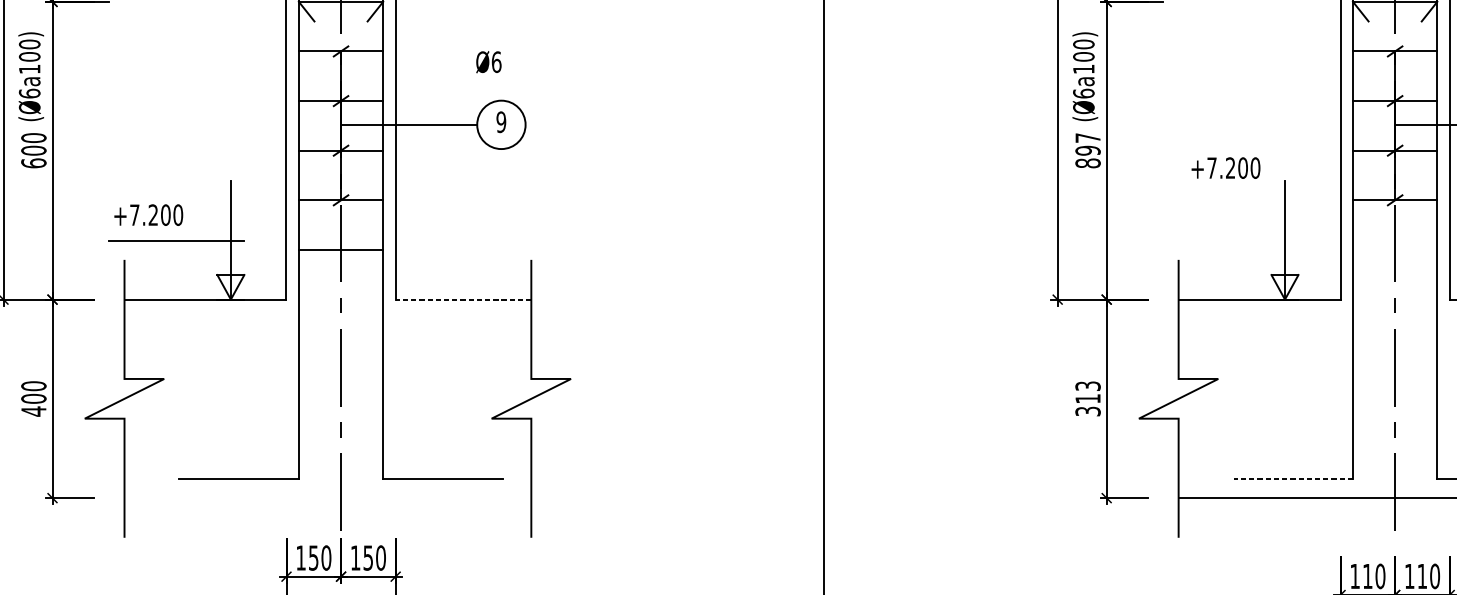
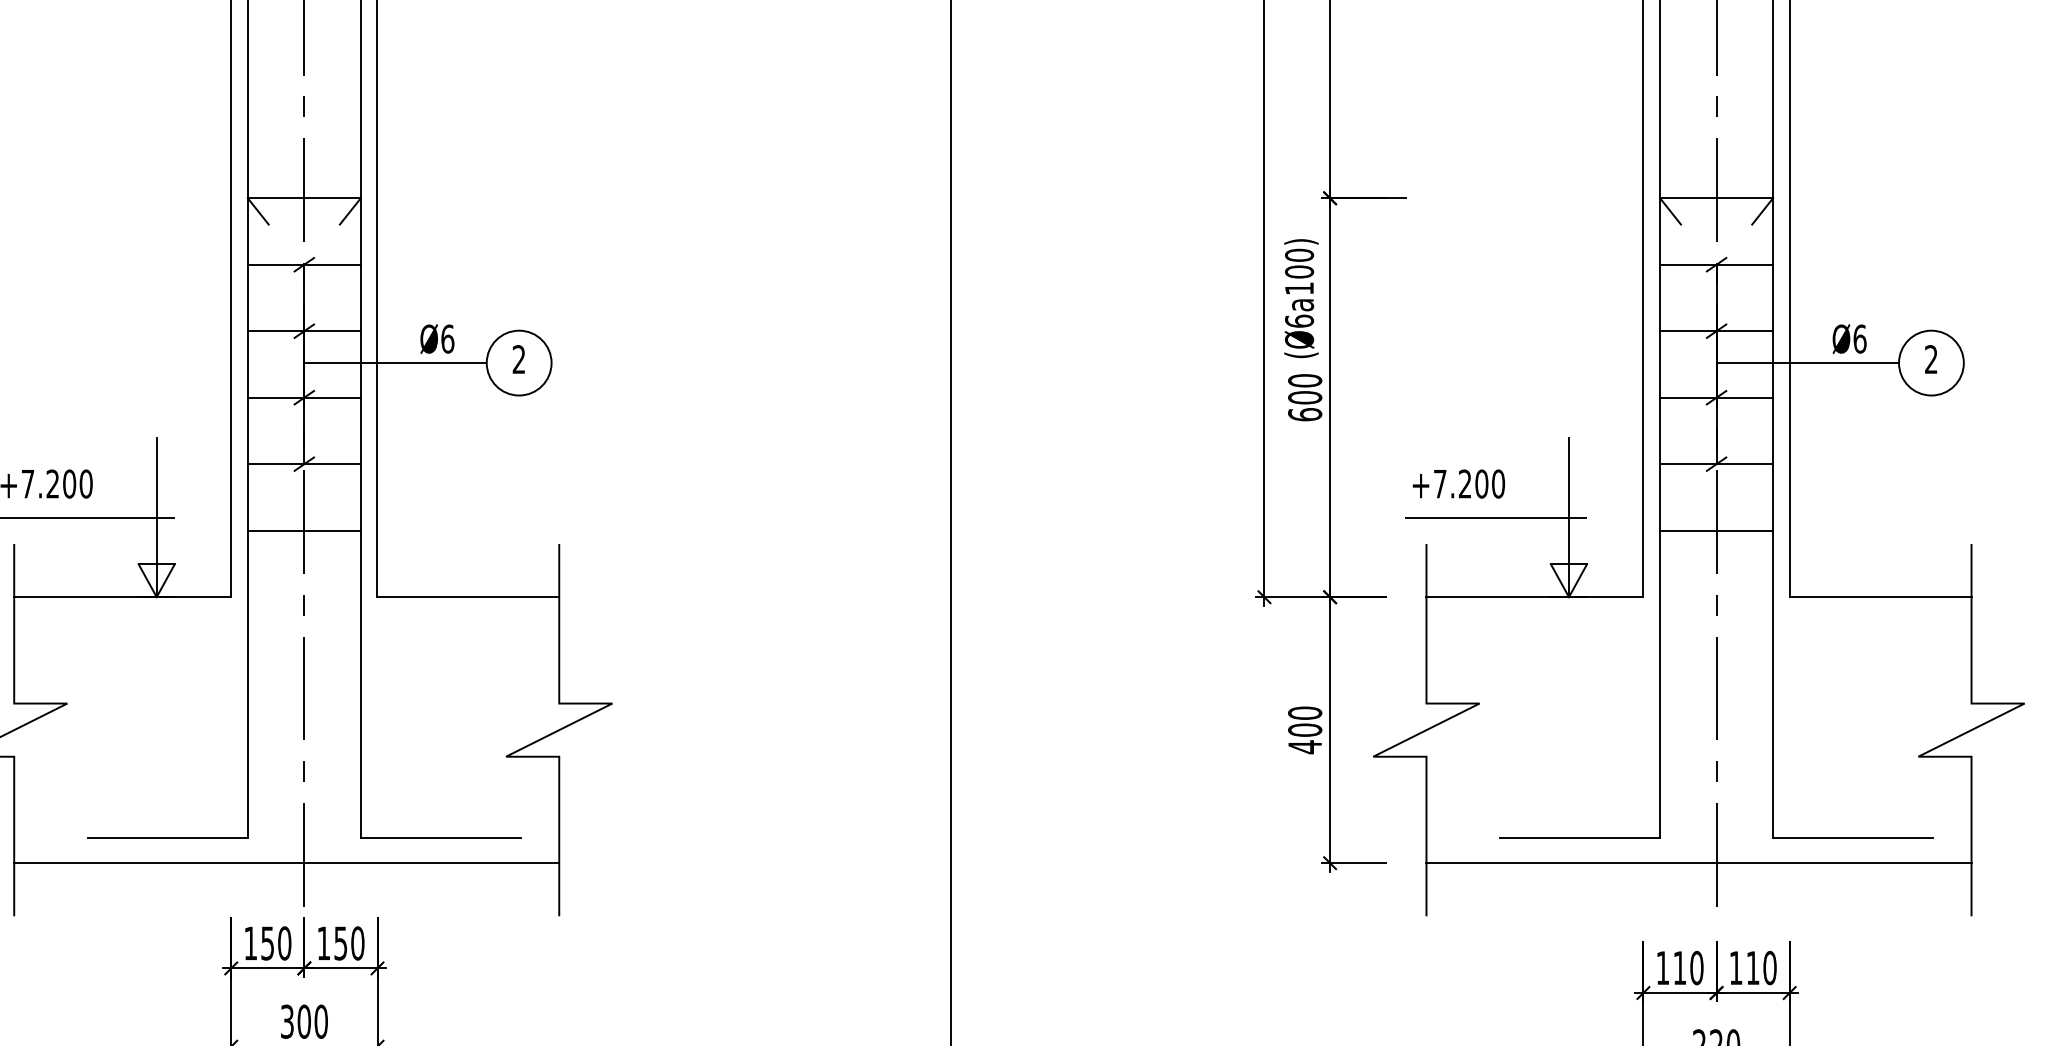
text: (488, 62) -> (437, 339), moved
text: (500, 122) -> (518, 359), 9 -> 2
text: (1088, 150) -> (1305, 397), 897 -> 600
text: (1225, 167) -> (1458, 483), moved
line: (1230, 240) -> (1495, 518), added
line: (1395, 249) -> (1716, 530), added
line: (463, 299) -> (468, 597), dashed -> solid
text: (1088, 399) -> (1305, 730), 313 -> 400
line: (1292, 478) -> (1579, 837), dashed -> solid
line: (327, 498) -> (286, 863), added

